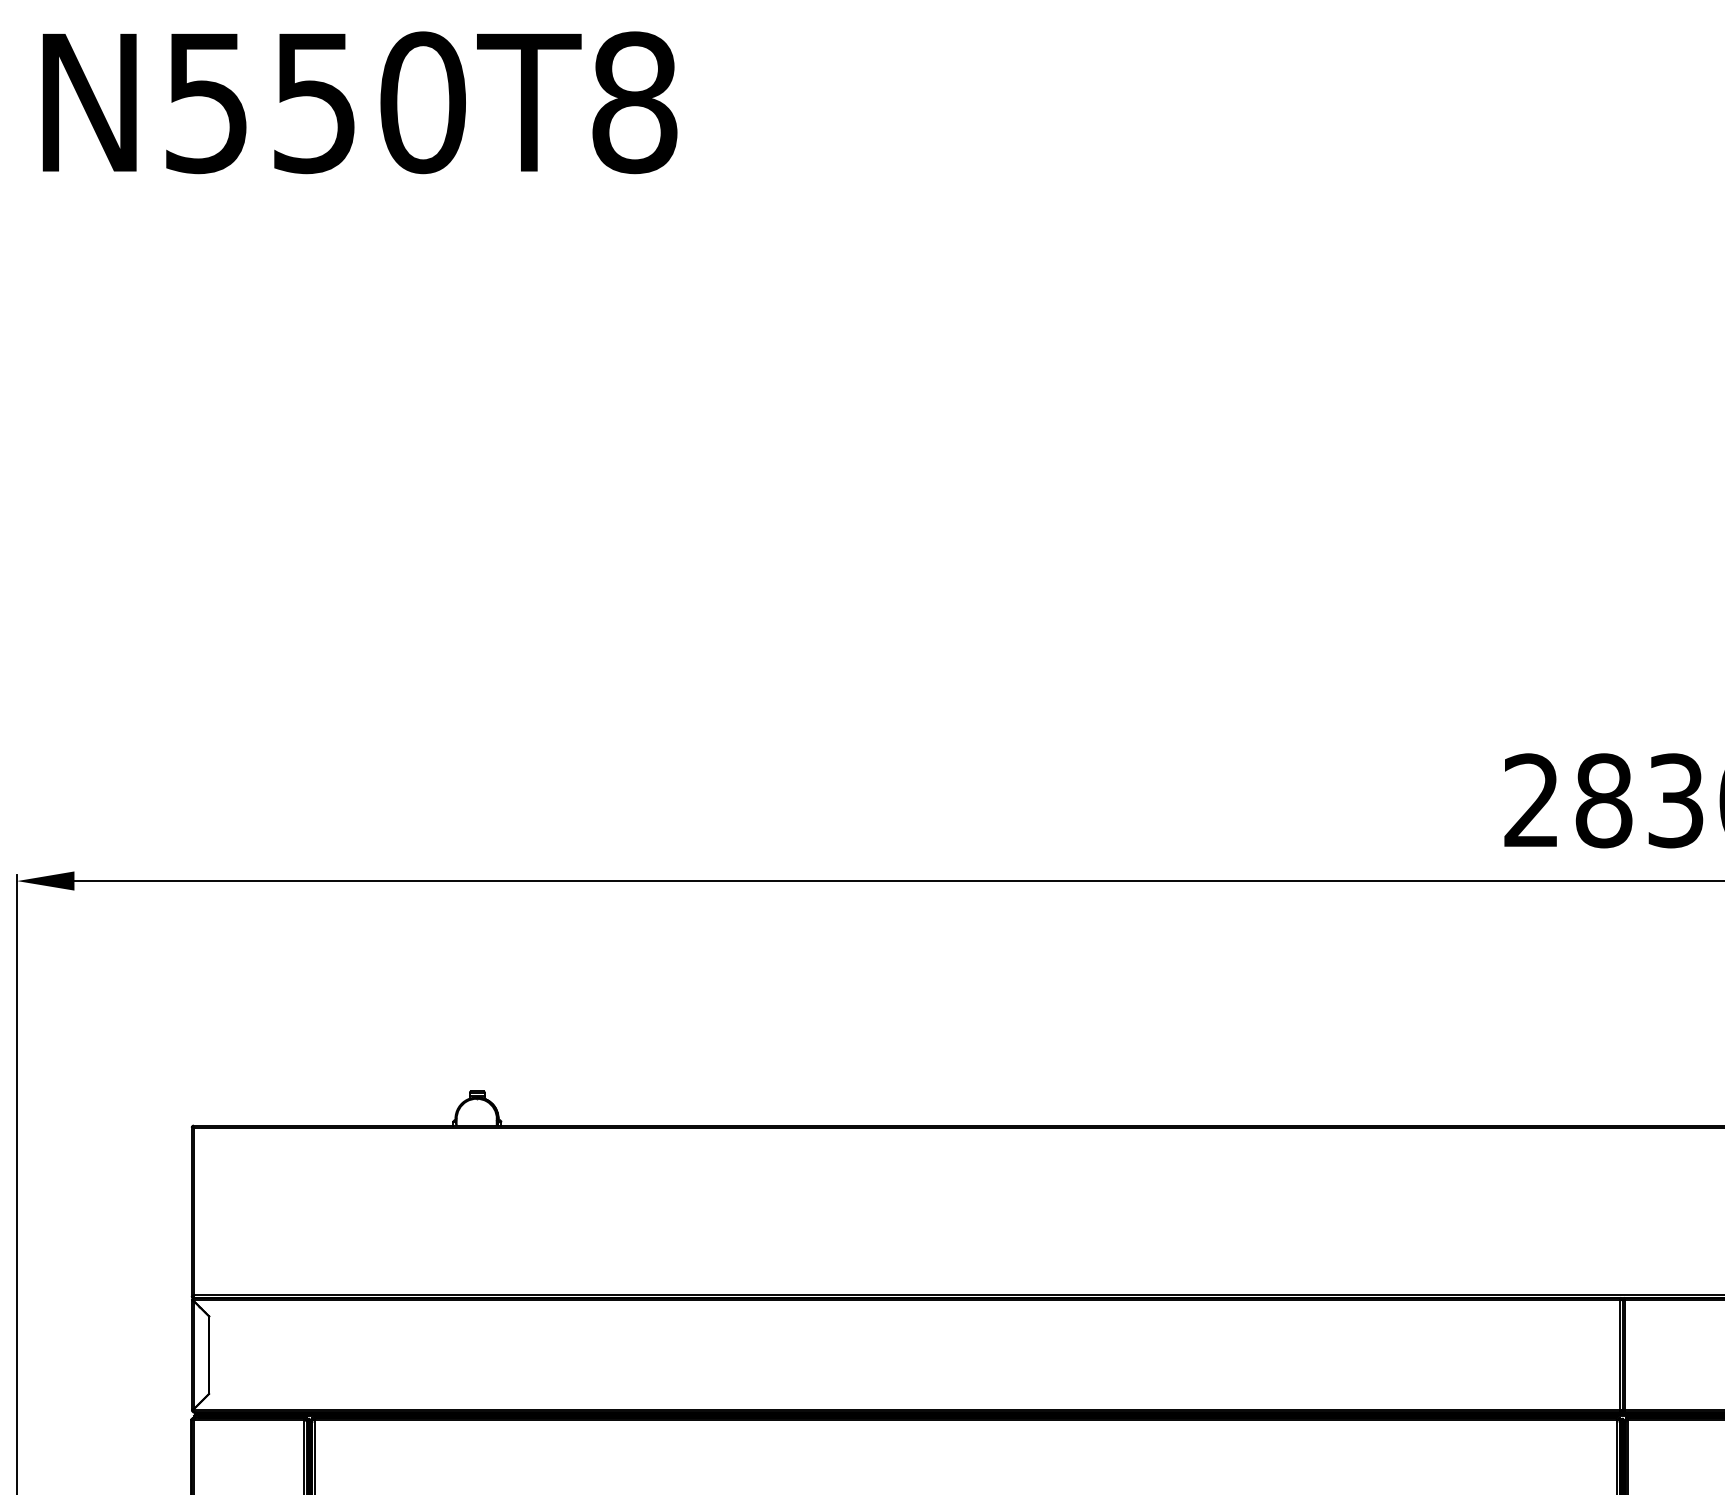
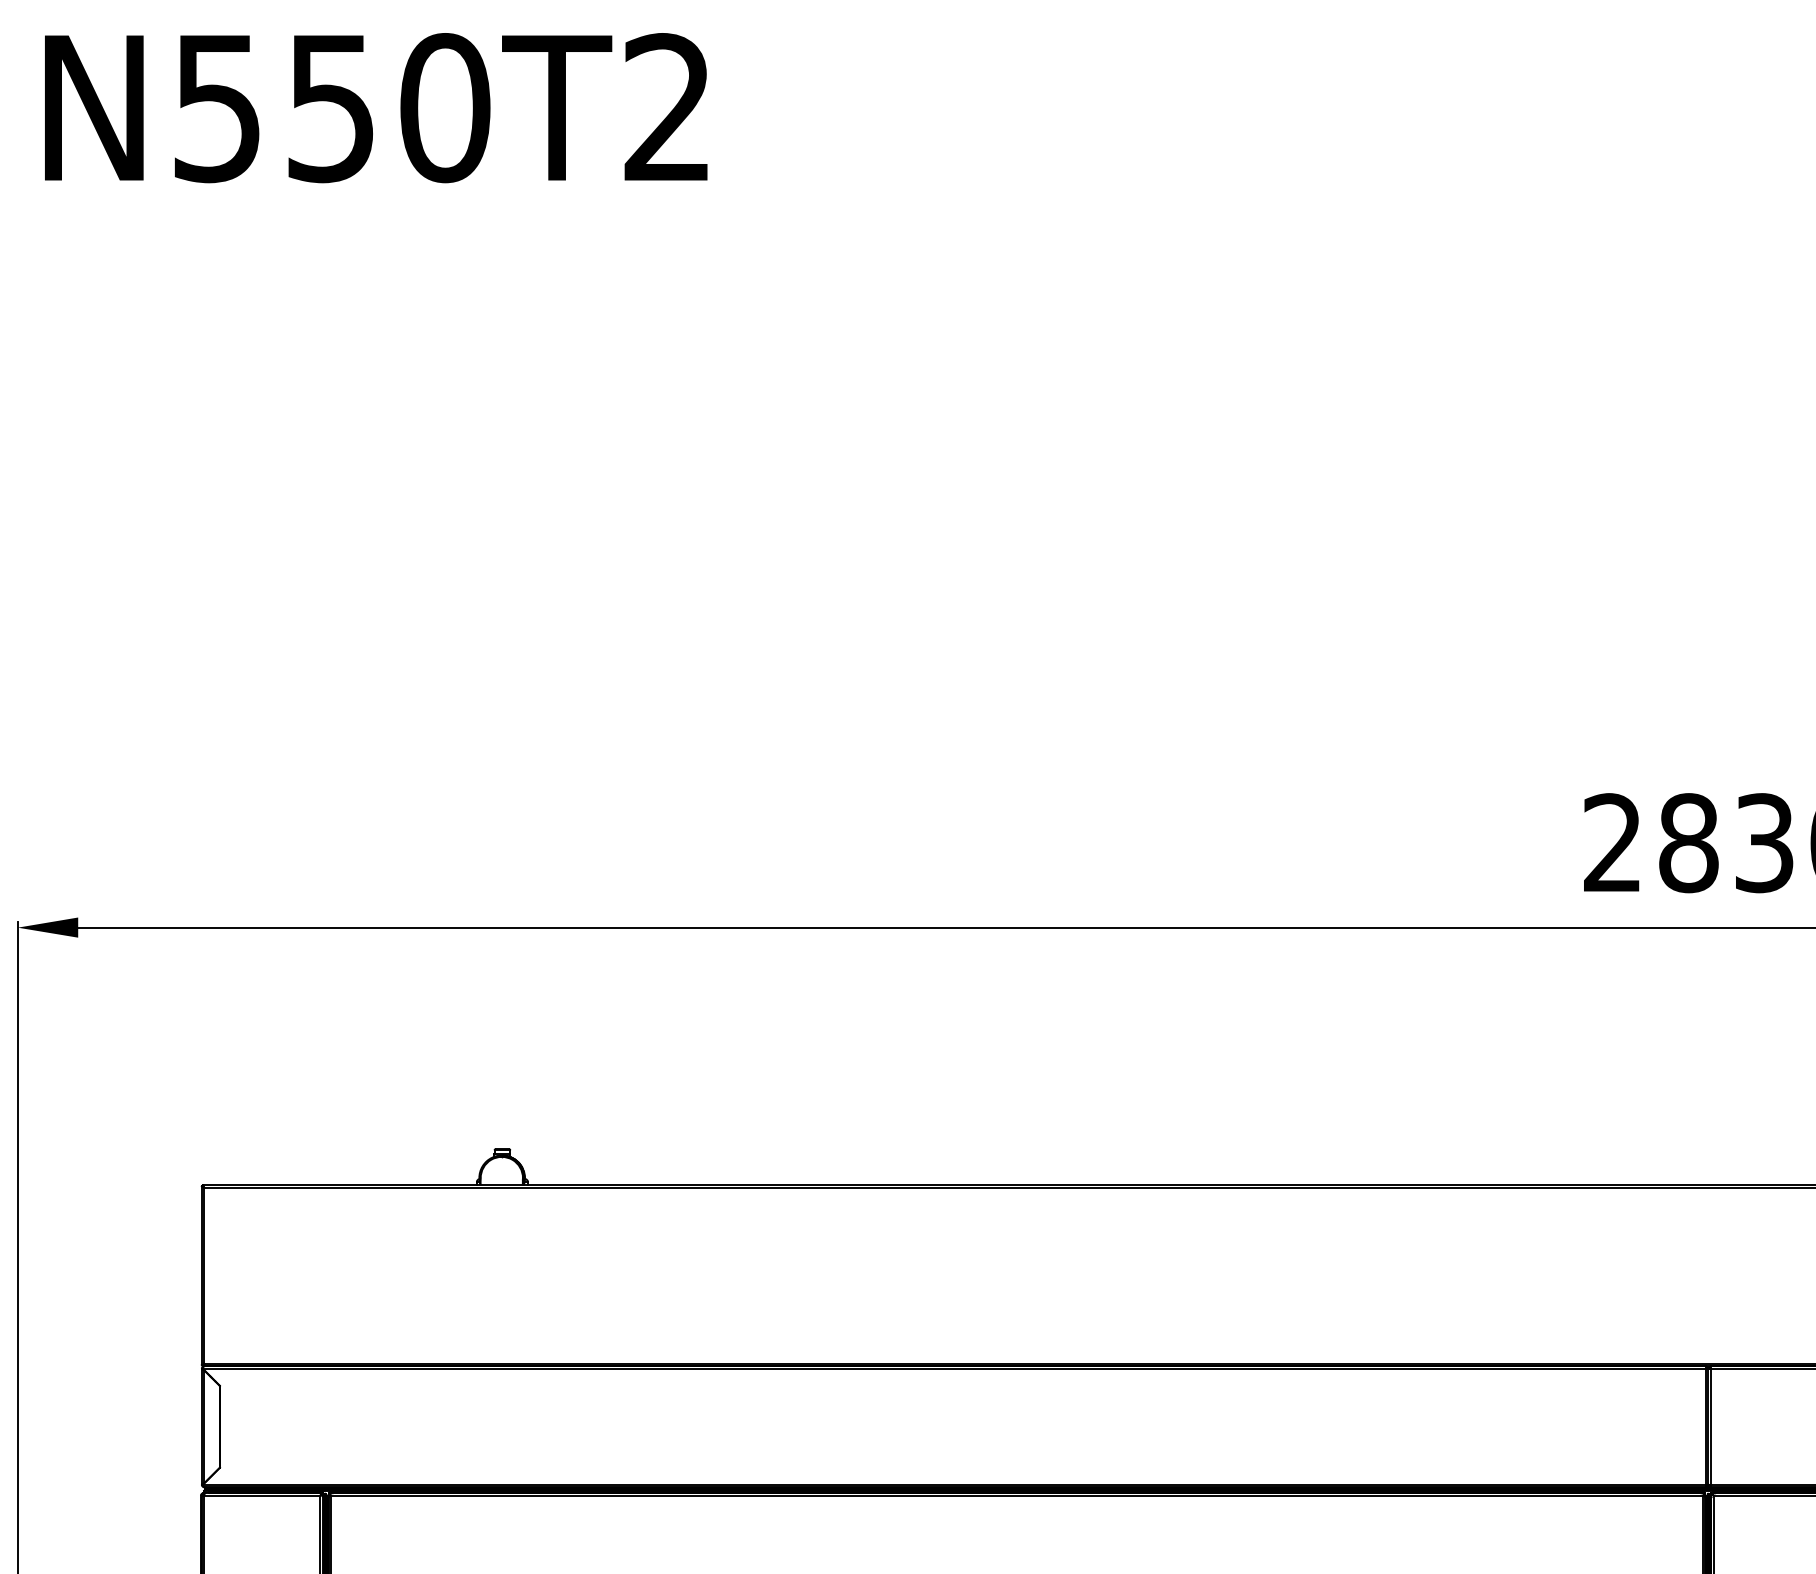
text: (634, 102) -> (667, 107), N550T8 -> N550T2

